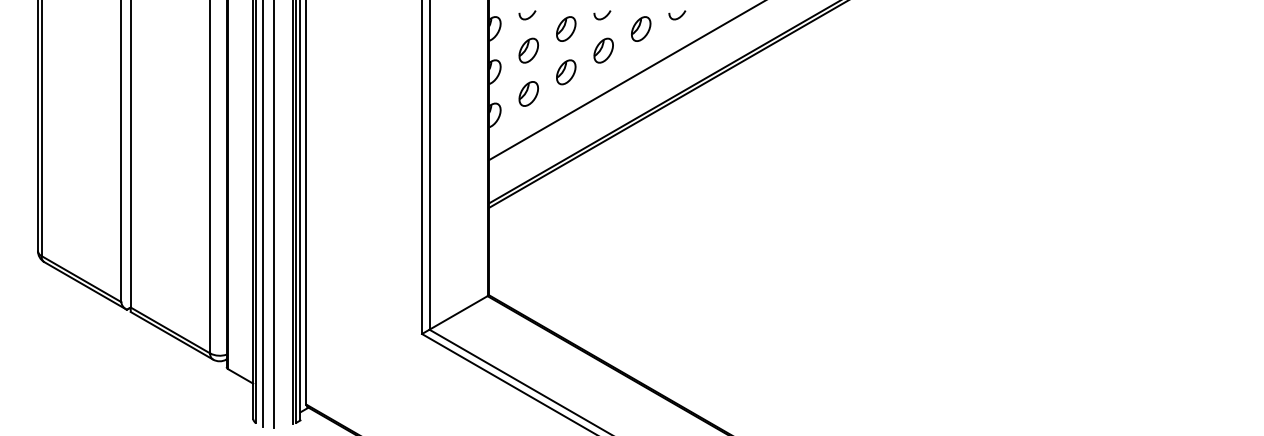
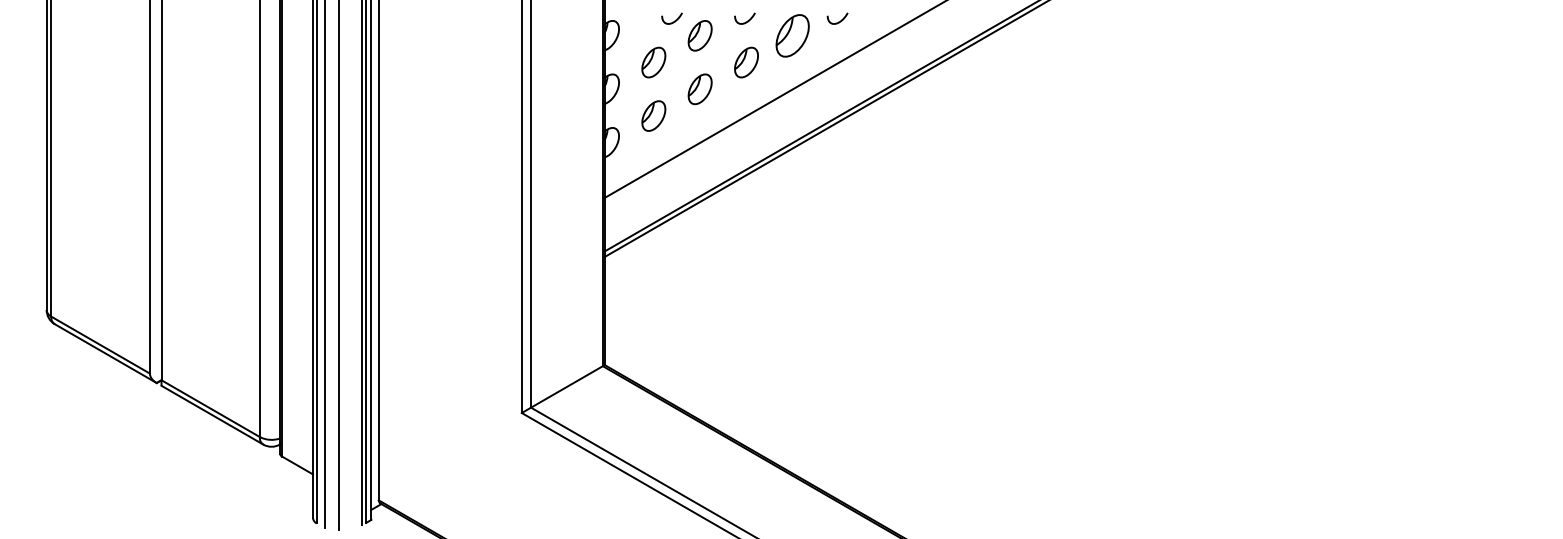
curve: (527, 17) -> (672, 21), moved
part: (641, 28) -> (793, 35), size x1.4

